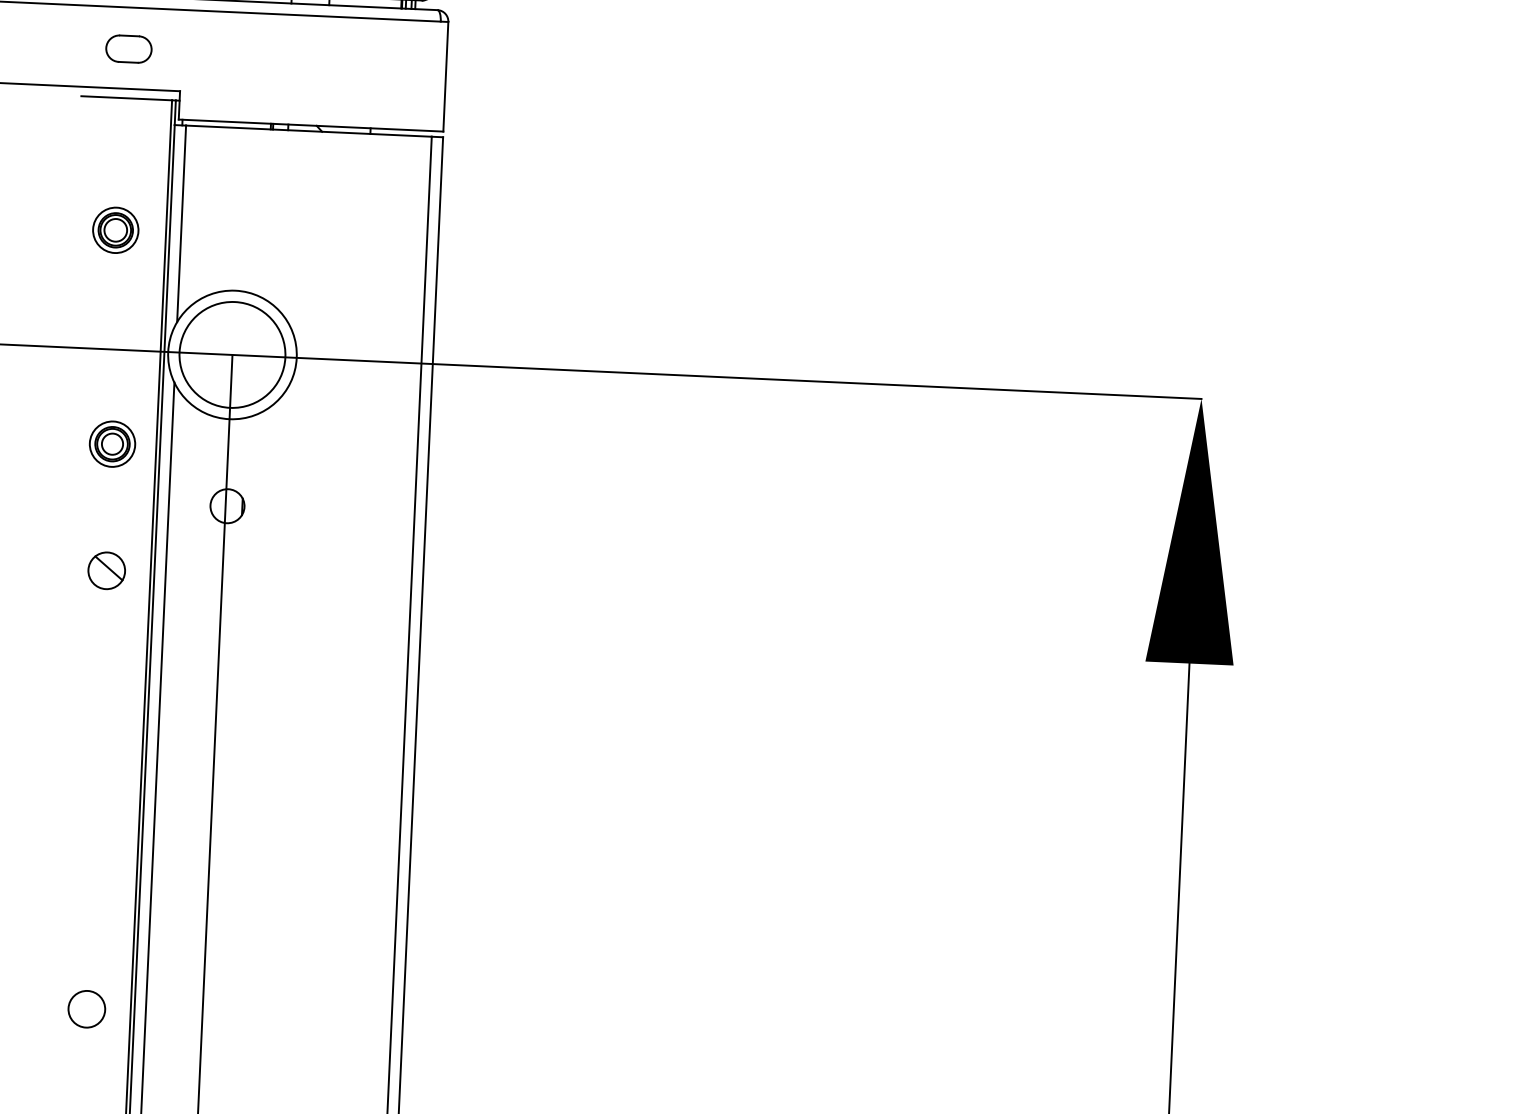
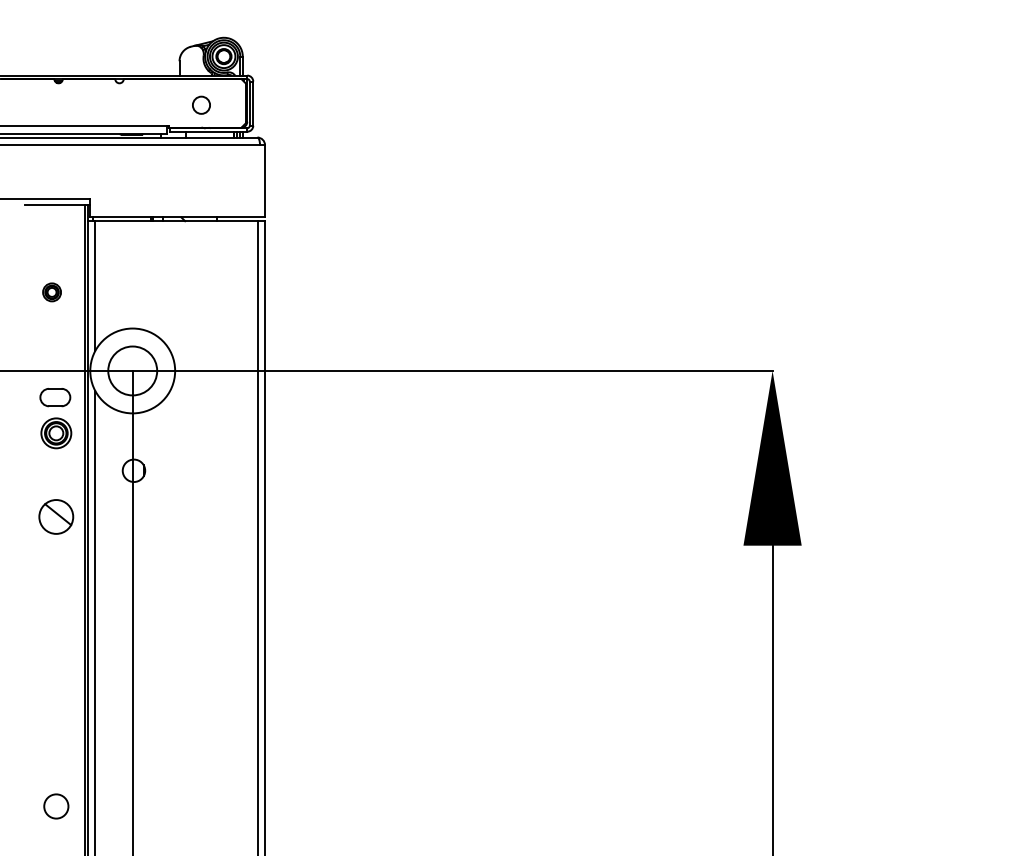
part: (129, 49) -> (55, 397), moved
part: (114, 230) -> (51, 292), size x0.6
circle: (232, 354) -> (132, 370), size x0.7
part: (107, 570) -> (56, 516), size x1.4

